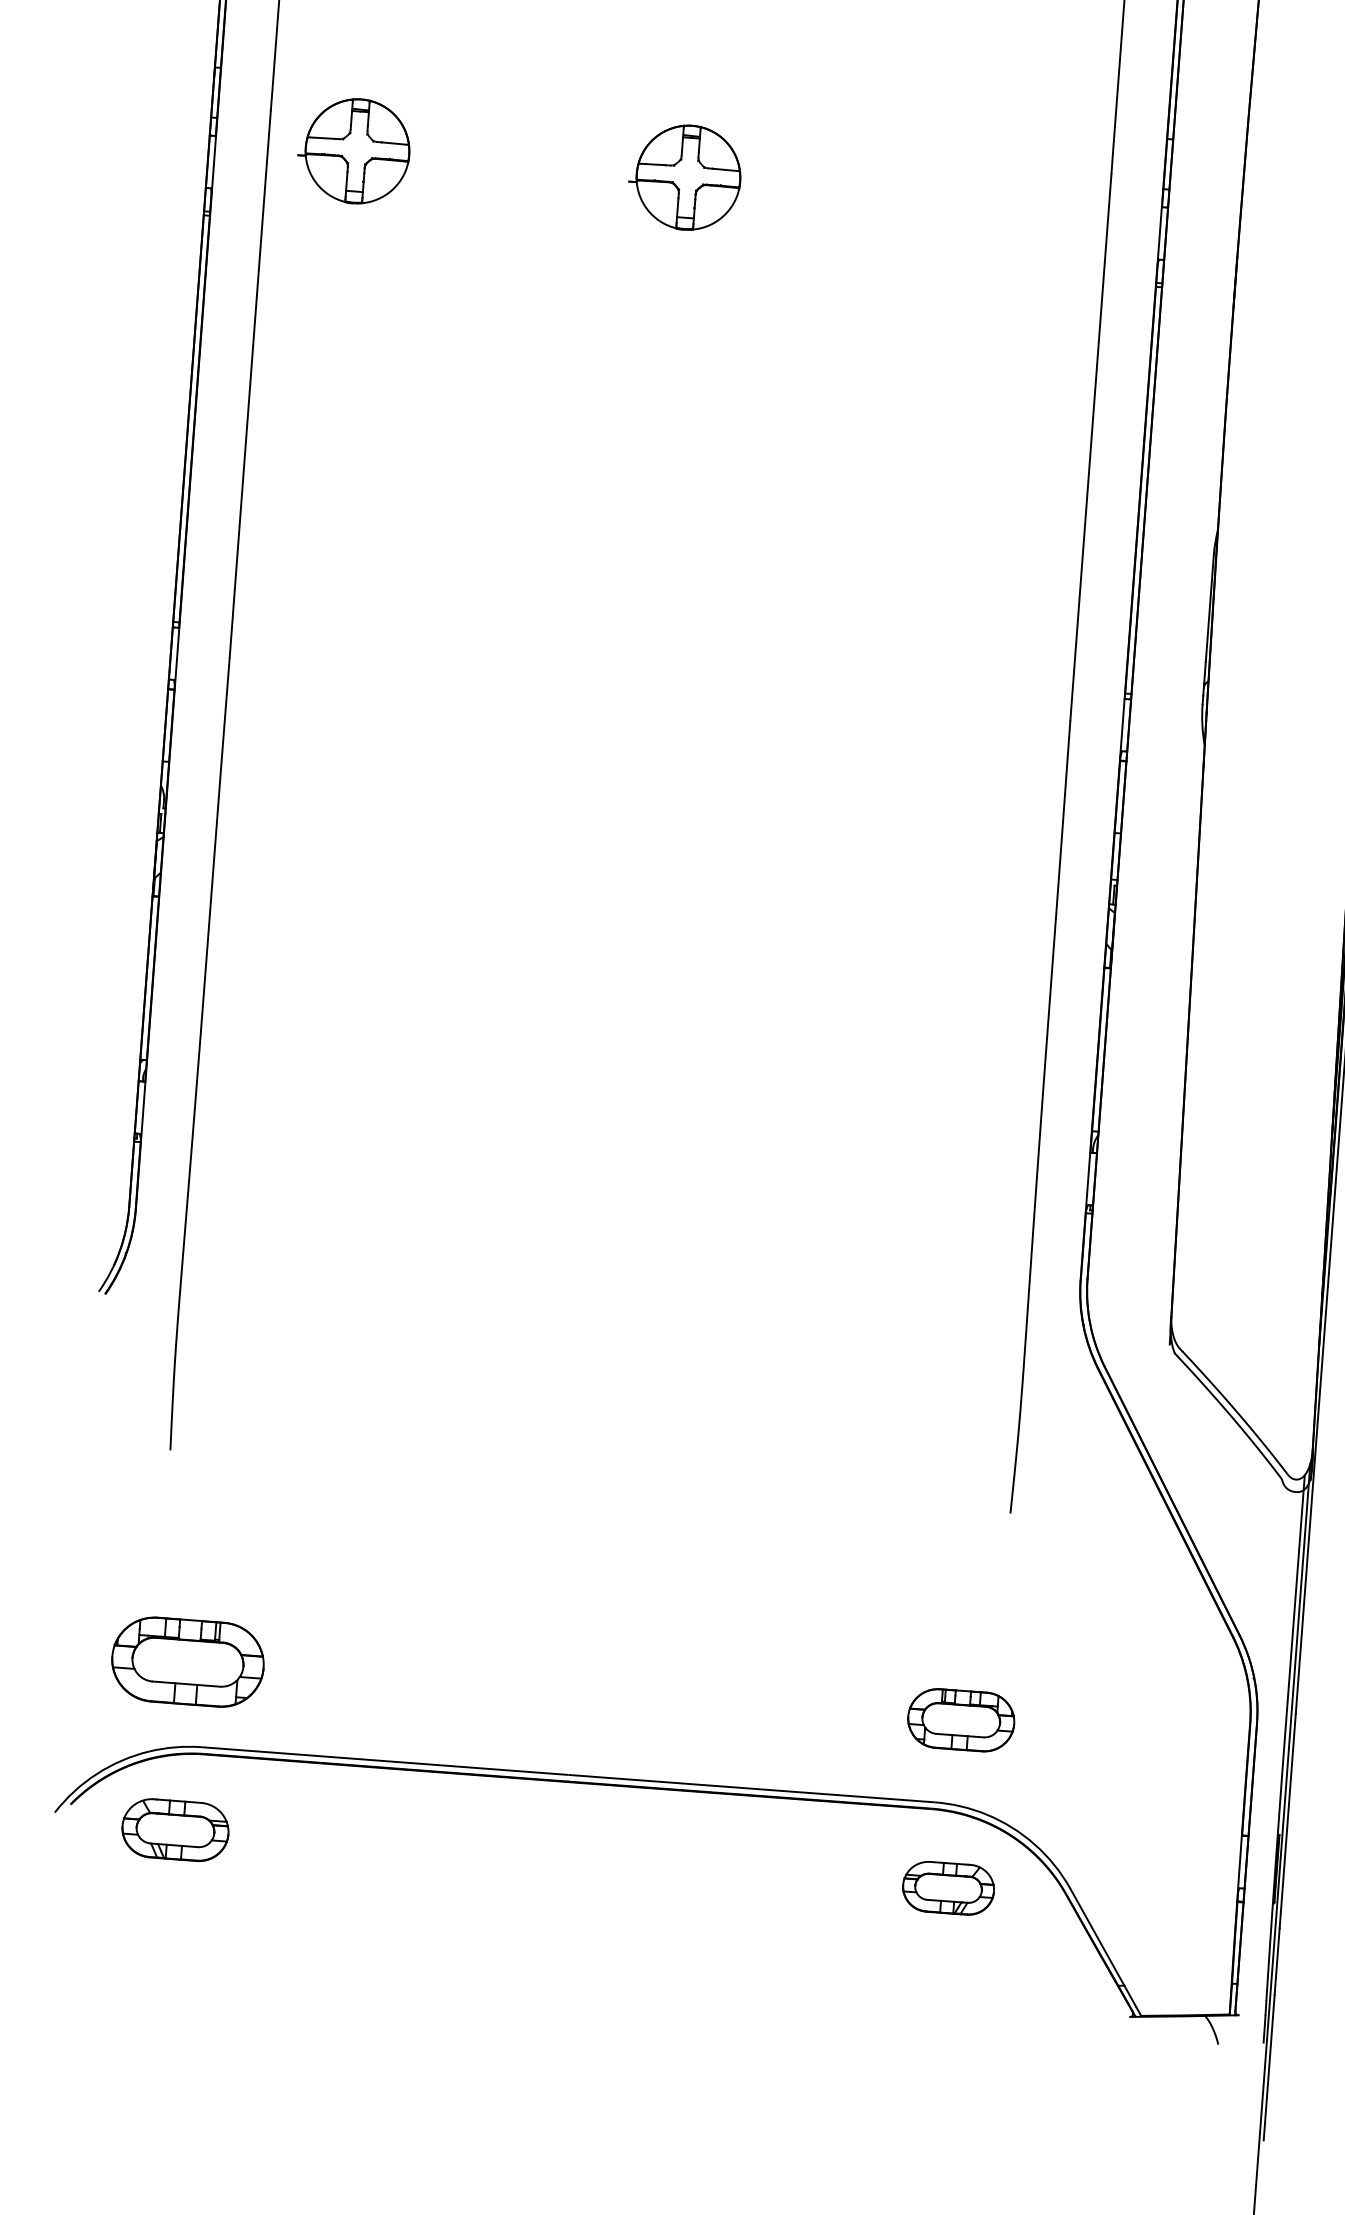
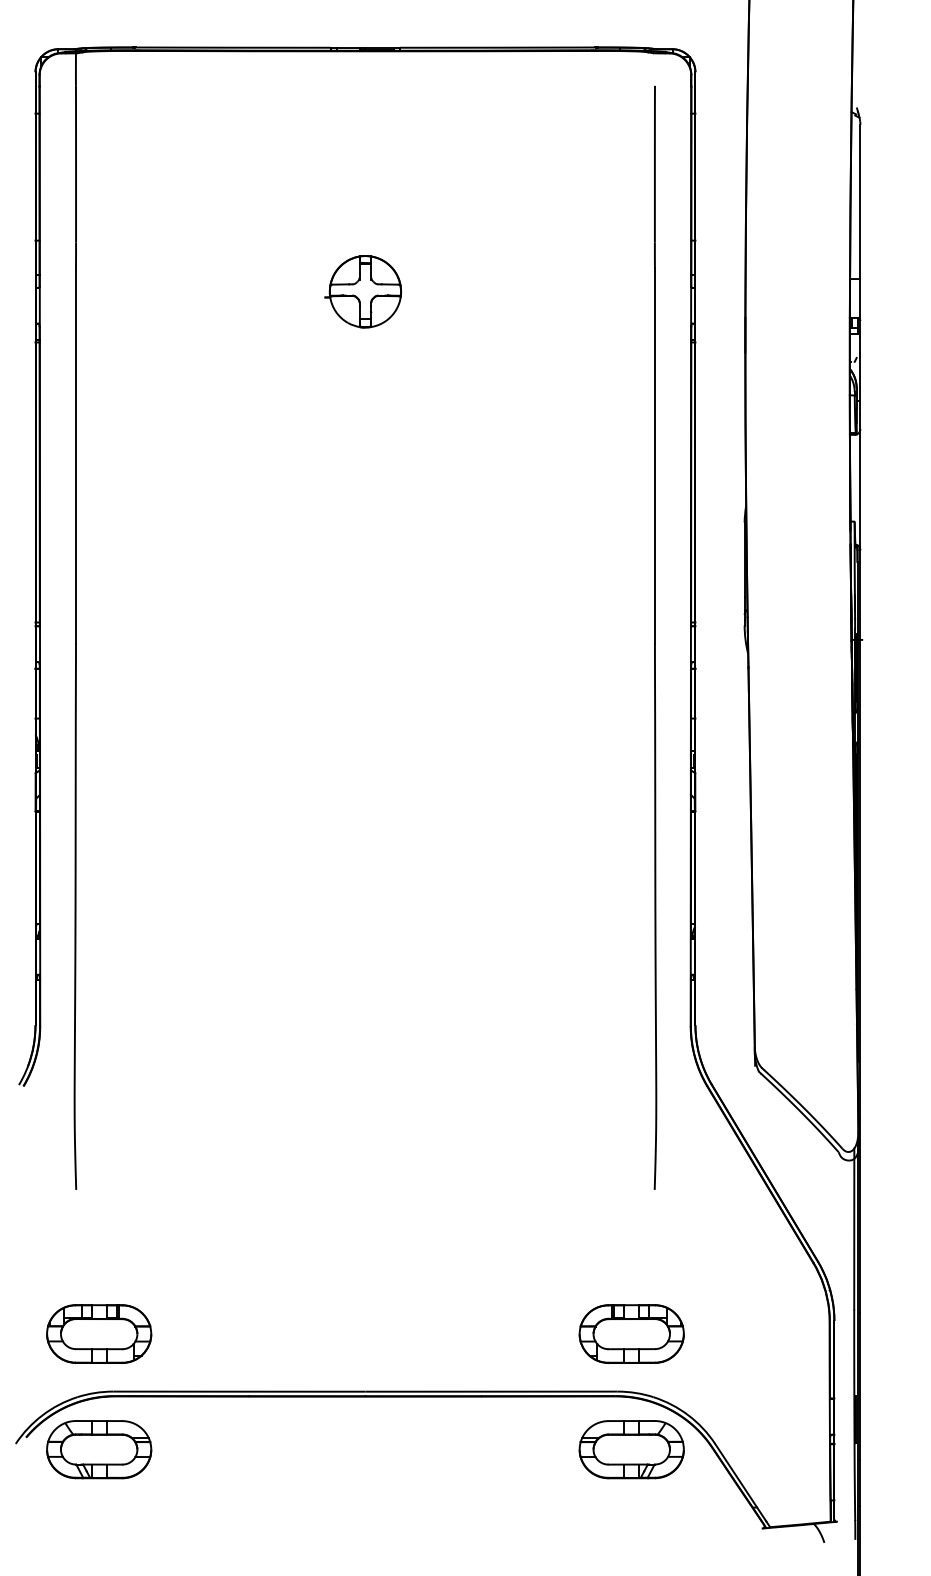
part: (353, 150) -> (134, 290), removed
part: (961, 1719) -> (631, 1333), size x1.43
part: (175, 1829) -> (99, 1449), size x1.43
part: (948, 1887) -> (631, 1449), size x1.67

